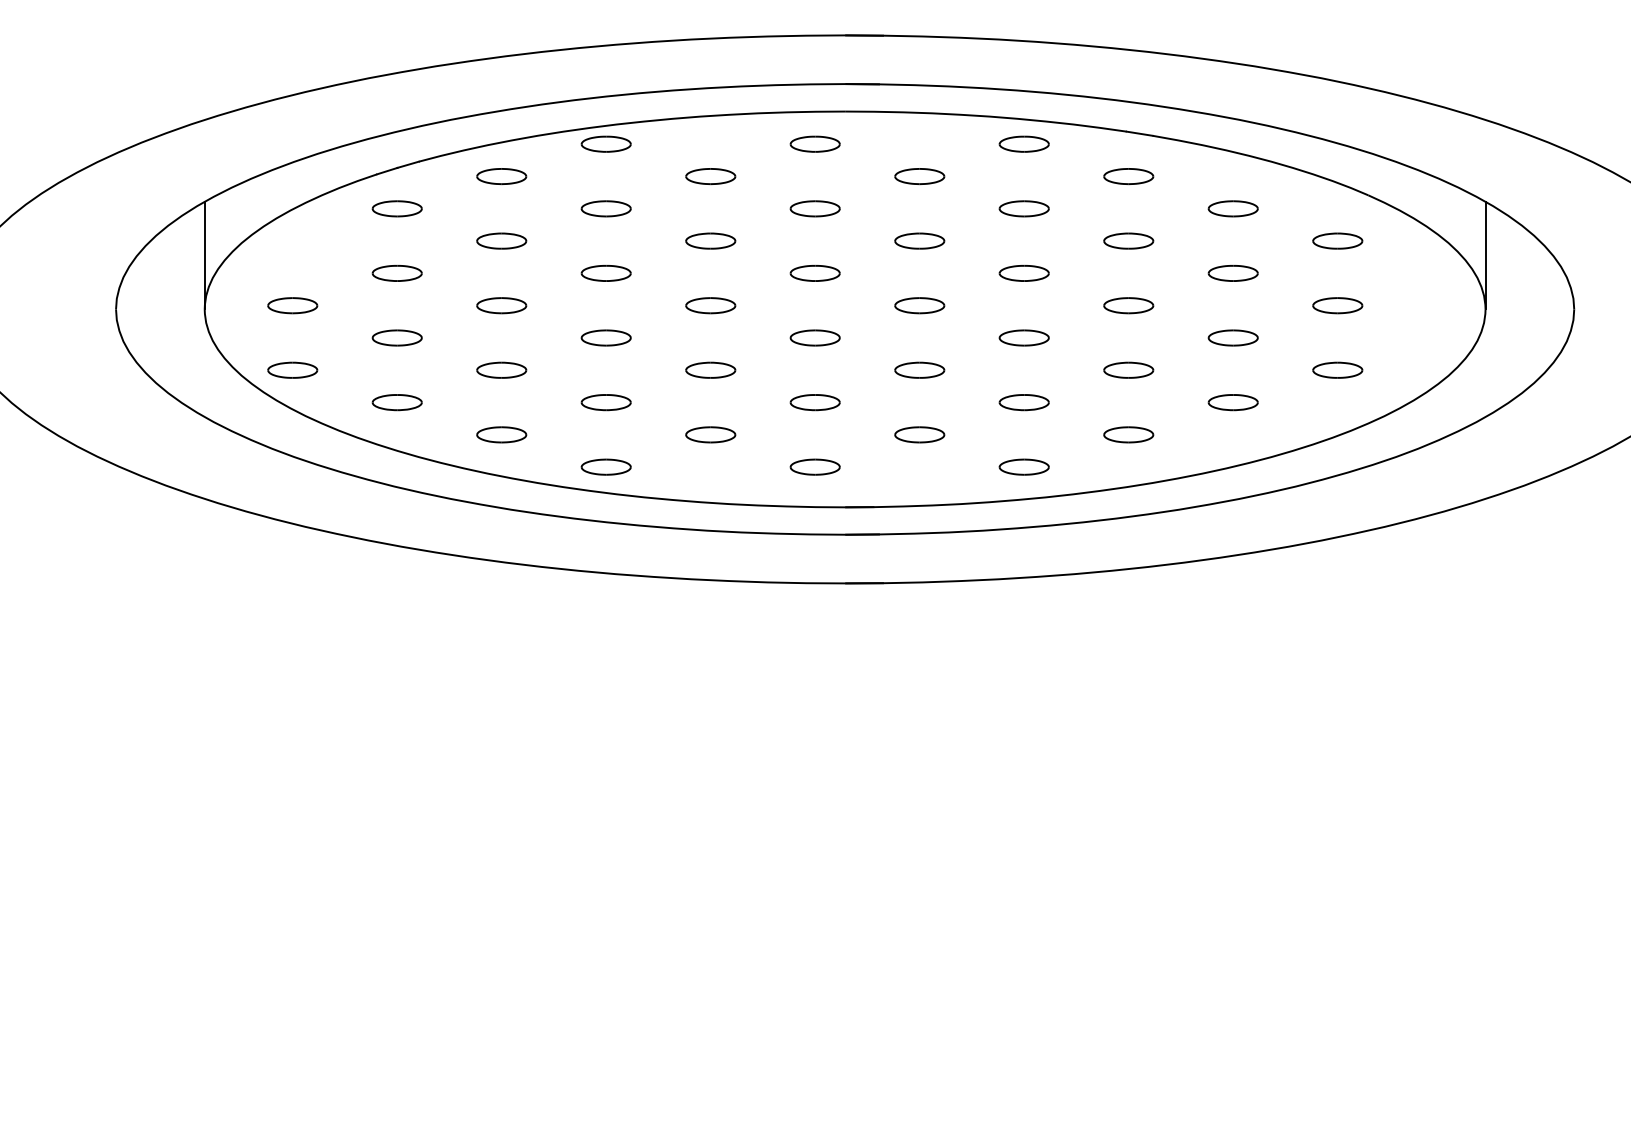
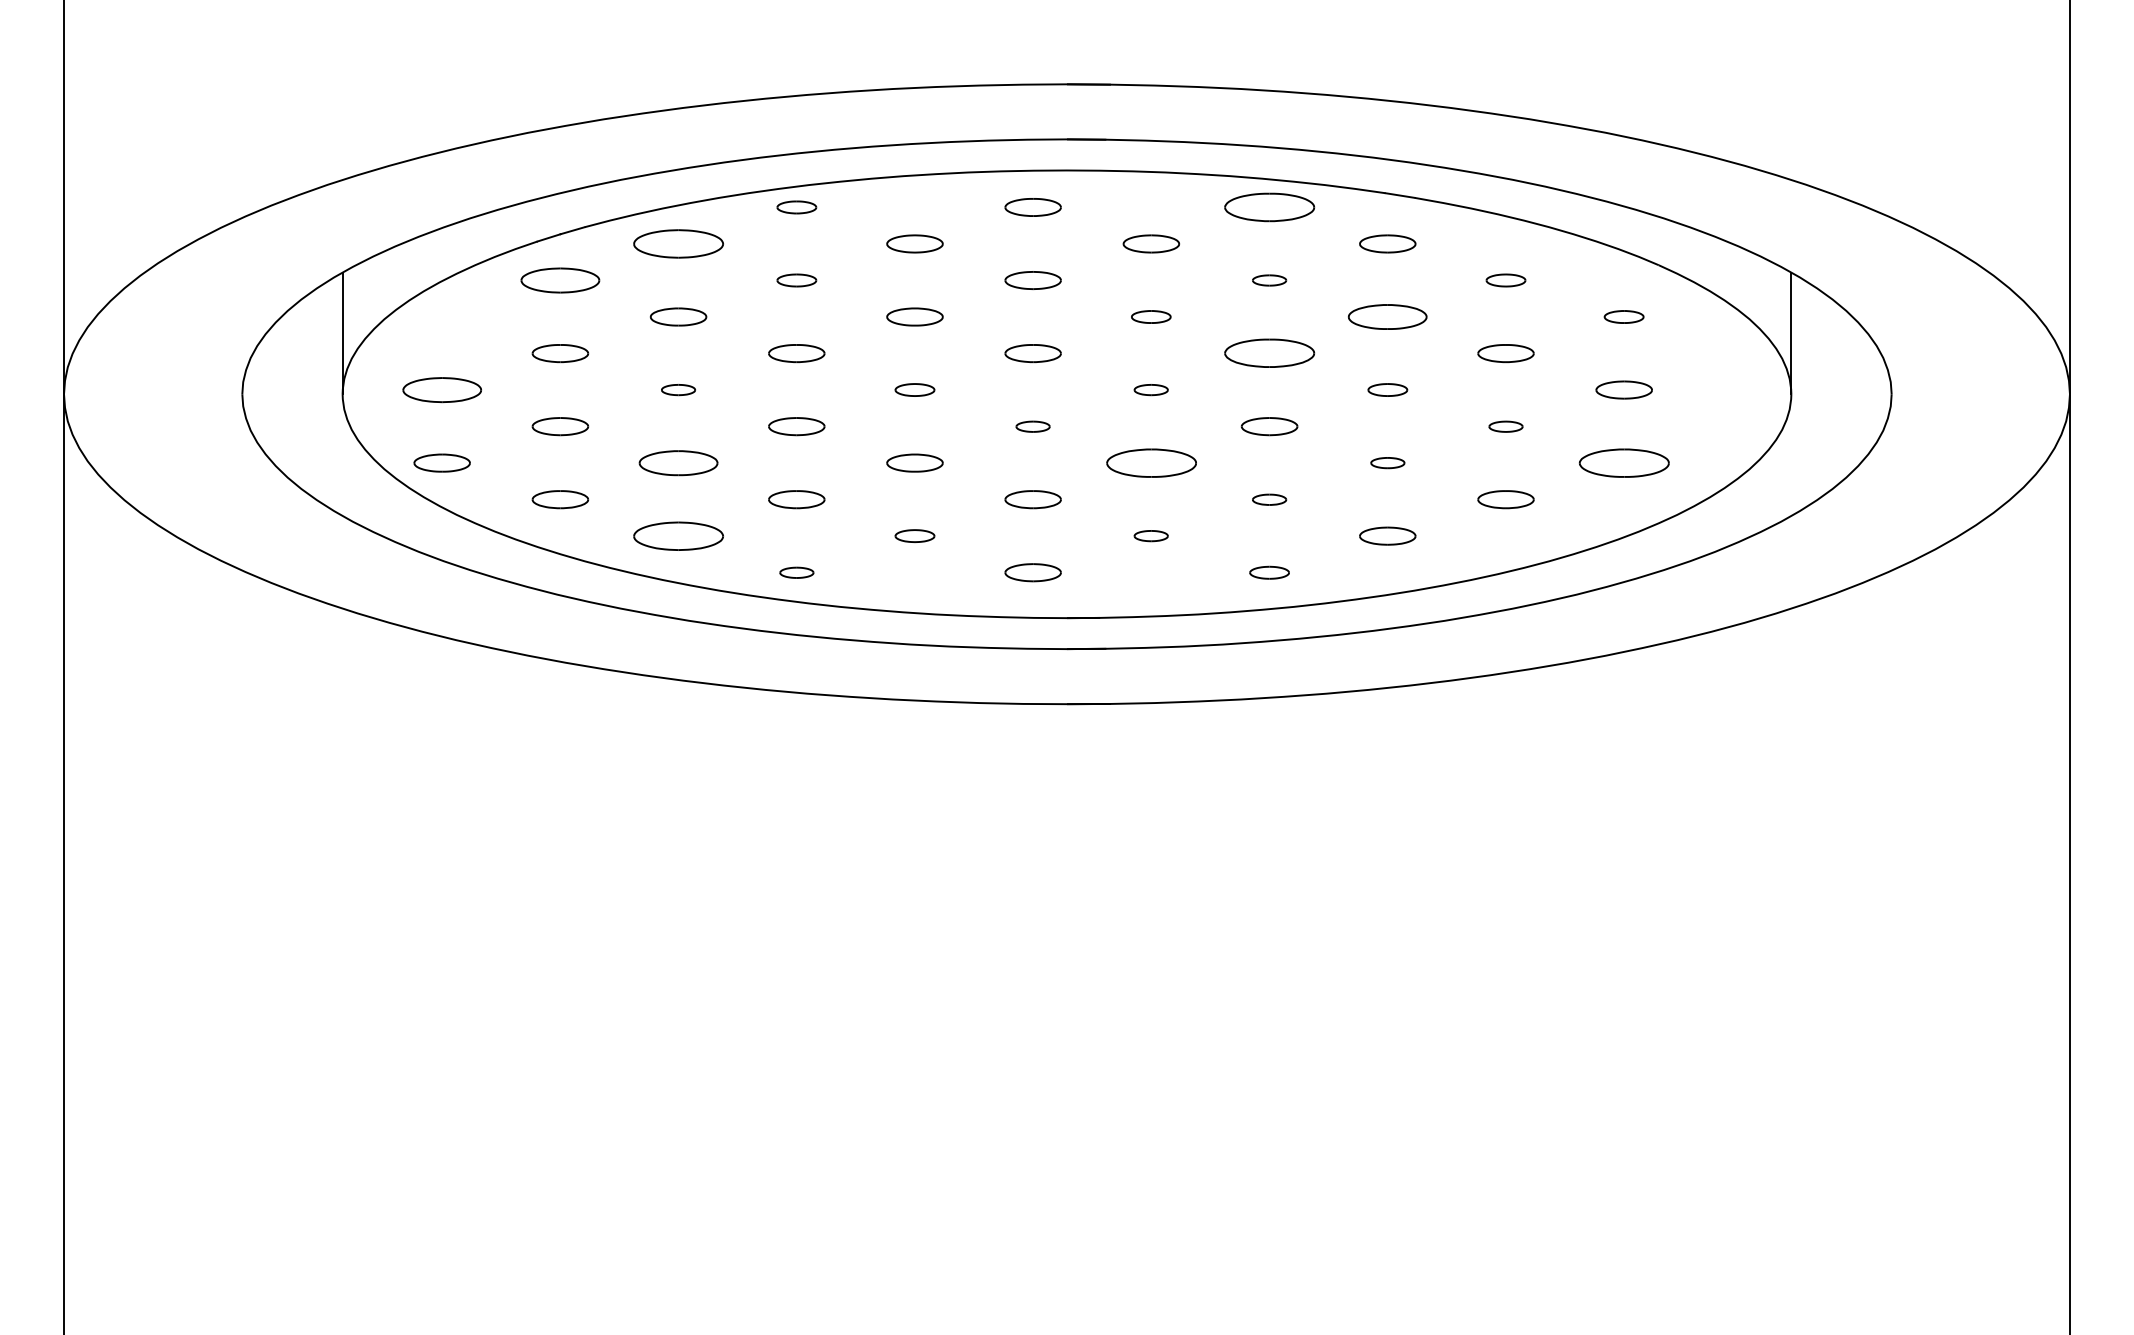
part: (605, 144) -> (796, 207), size x0.7
part: (1024, 144) -> (1269, 207), size x1.6
part: (501, 176) -> (678, 243), size x1.6
part: (397, 208) -> (560, 280), size x1.4
part: (605, 208) -> (796, 280), size x0.7
part: (1024, 208) -> (1269, 280), size x0.6
part: (1232, 208) -> (1505, 280), size x0.7
part: (918, 240) -> (1150, 316), size x0.7
part: (1128, 240) -> (1387, 316), size x1.4
part: (1337, 240) -> (1623, 316), size x0.7
part: (1024, 273) -> (1269, 353), size x1.6
part: (292, 305) -> (441, 389), size x1.4
part: (501, 305) -> (678, 389), size x0.6
part: (710, 305) -> (914, 389), size x0.7
part: (918, 305) -> (1150, 389), size x0.6
part: (1128, 305) -> (1387, 389), size x0.7
part: (814, 337) -> (1032, 426), size x0.6
part: (1232, 337) -> (1505, 426), size x0.6
part: (501, 369) -> (678, 462), size x1.4
part: (918, 369) -> (1150, 462), size x1.6
part: (1128, 369) -> (1387, 462), size x0.6
part: (1337, 369) -> (1623, 462), size x1.6
part: (1024, 402) -> (1269, 499), size x0.6
part: (501, 434) -> (678, 535), size x1.6
part: (710, 434) -> (914, 535), size x0.7
part: (918, 434) -> (1150, 535), size x0.6
part: (605, 466) -> (796, 572), size x0.6
part: (1024, 466) -> (1269, 572), size x0.7

